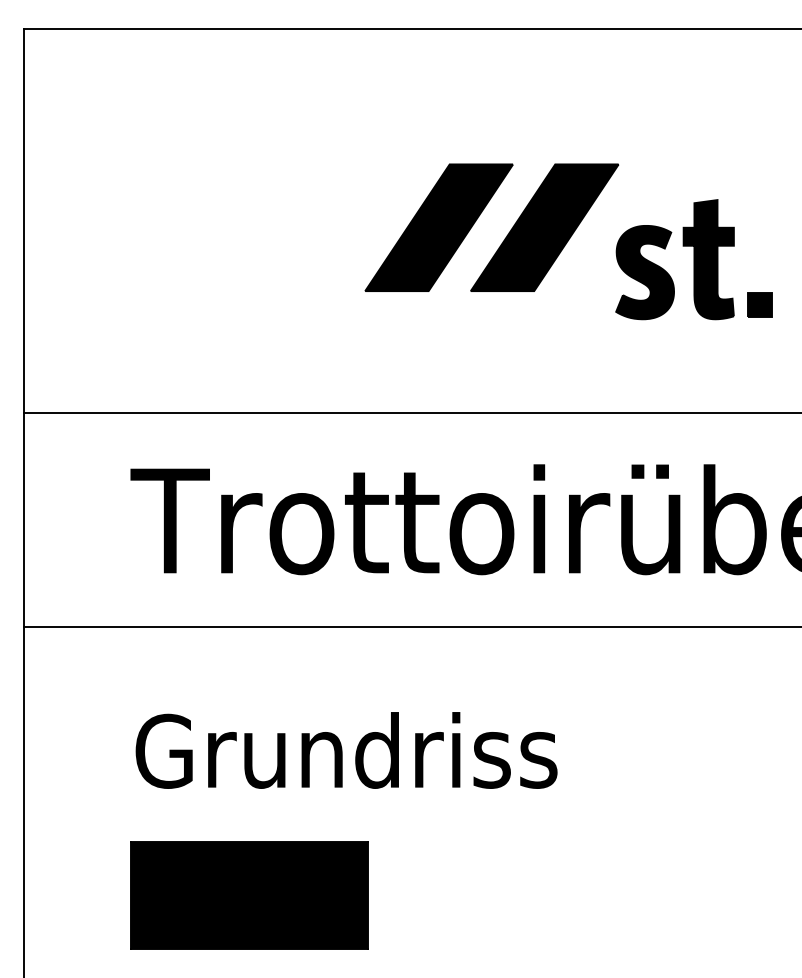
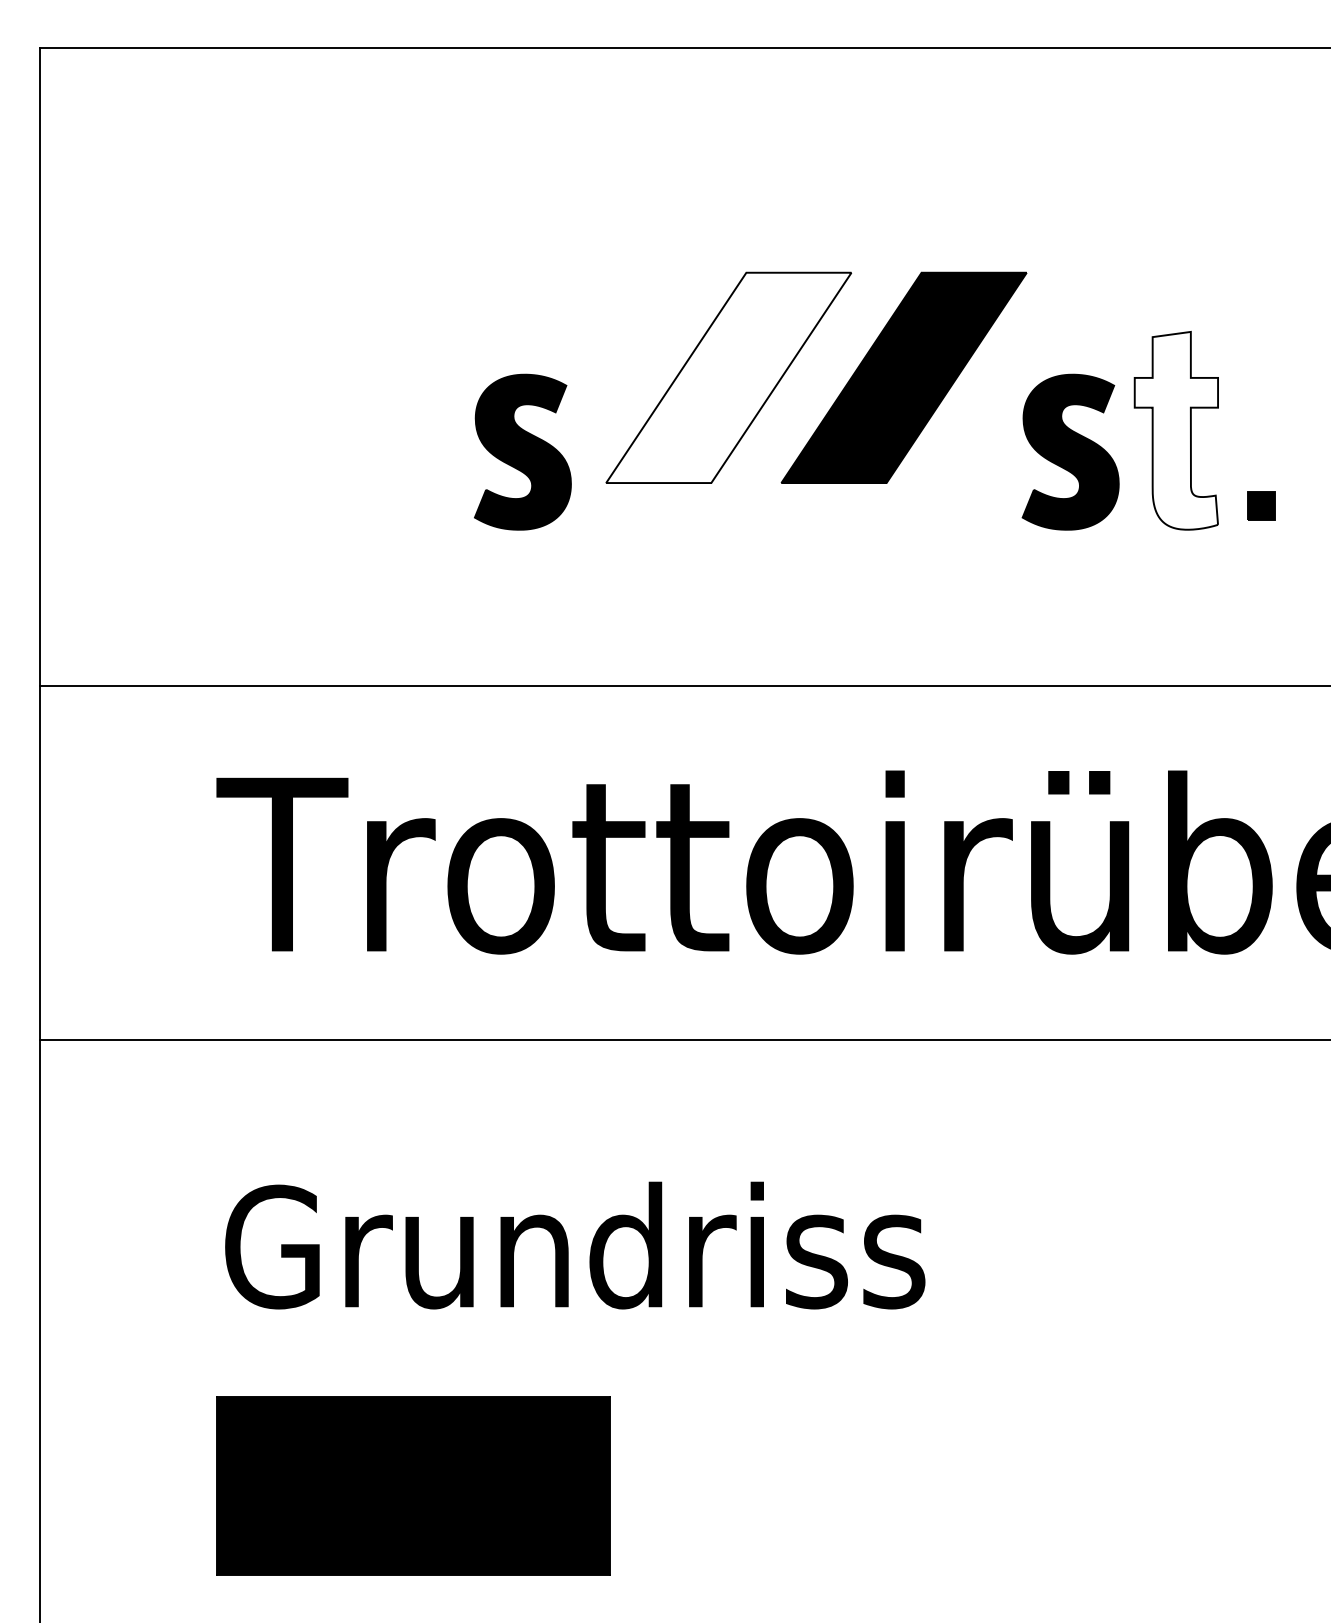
fill: (439, 227) -> (729, 377), removed
fill: (708, 259) -> (1175, 430), removed
part: (314, 272) -> (521, 452), added
part: (759, 304) -> (1260, 505), size x0.7

